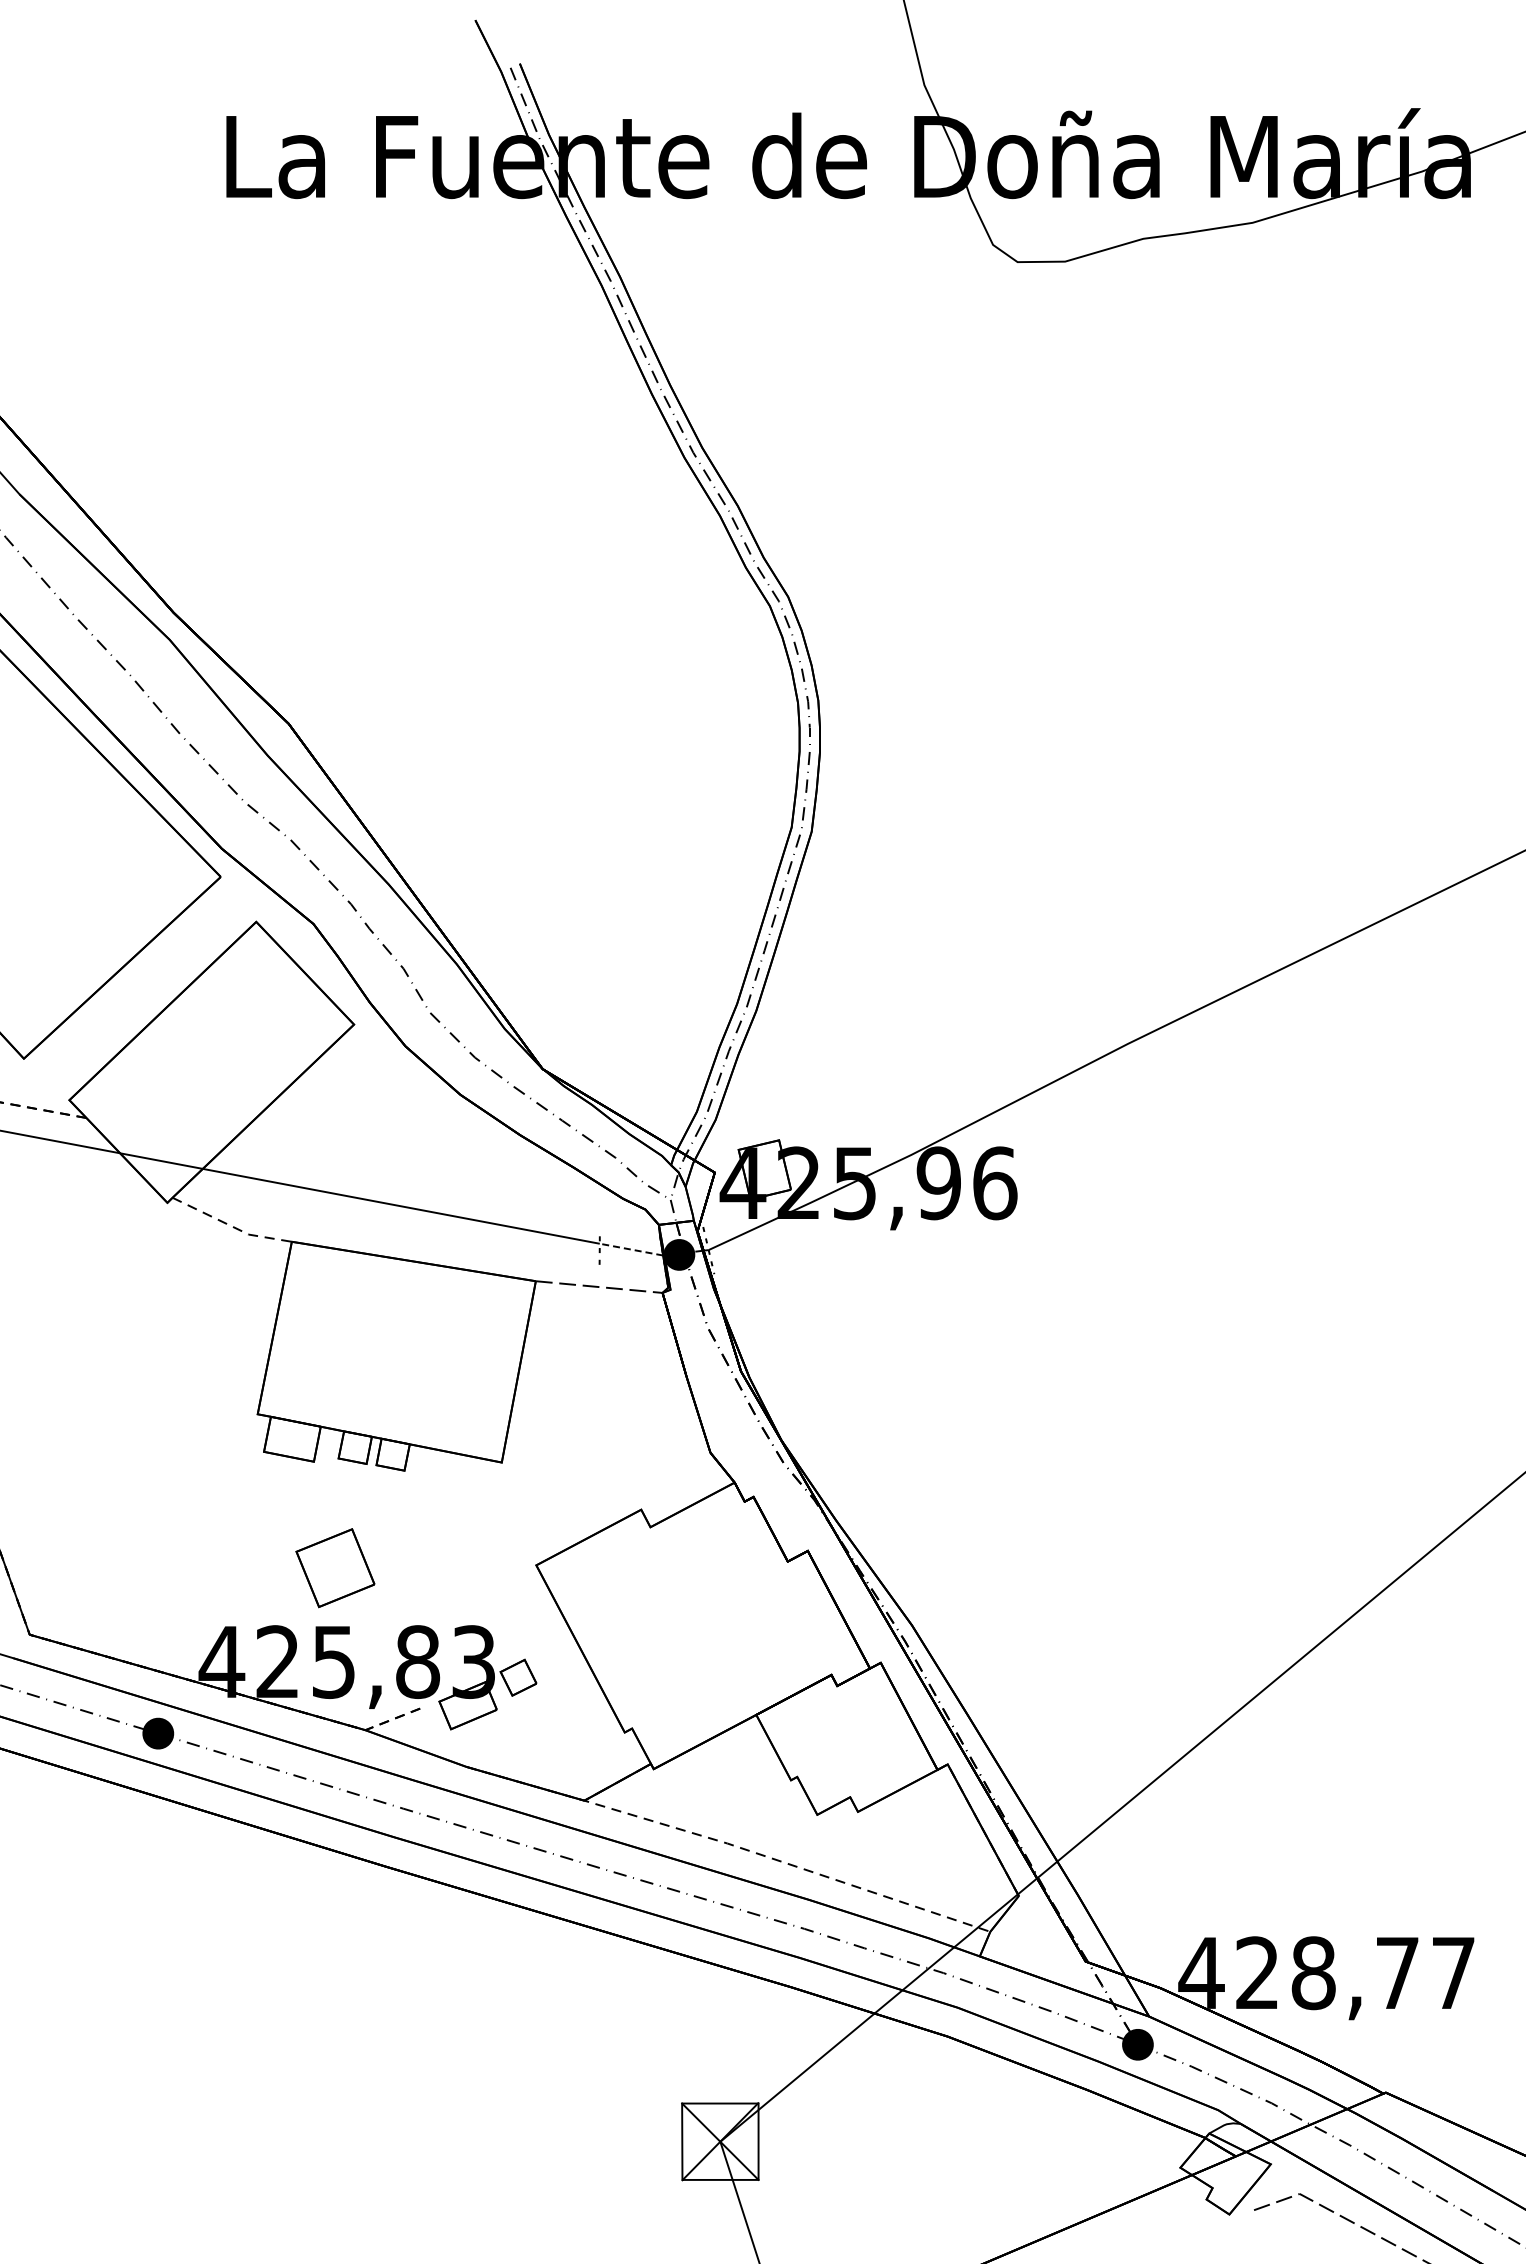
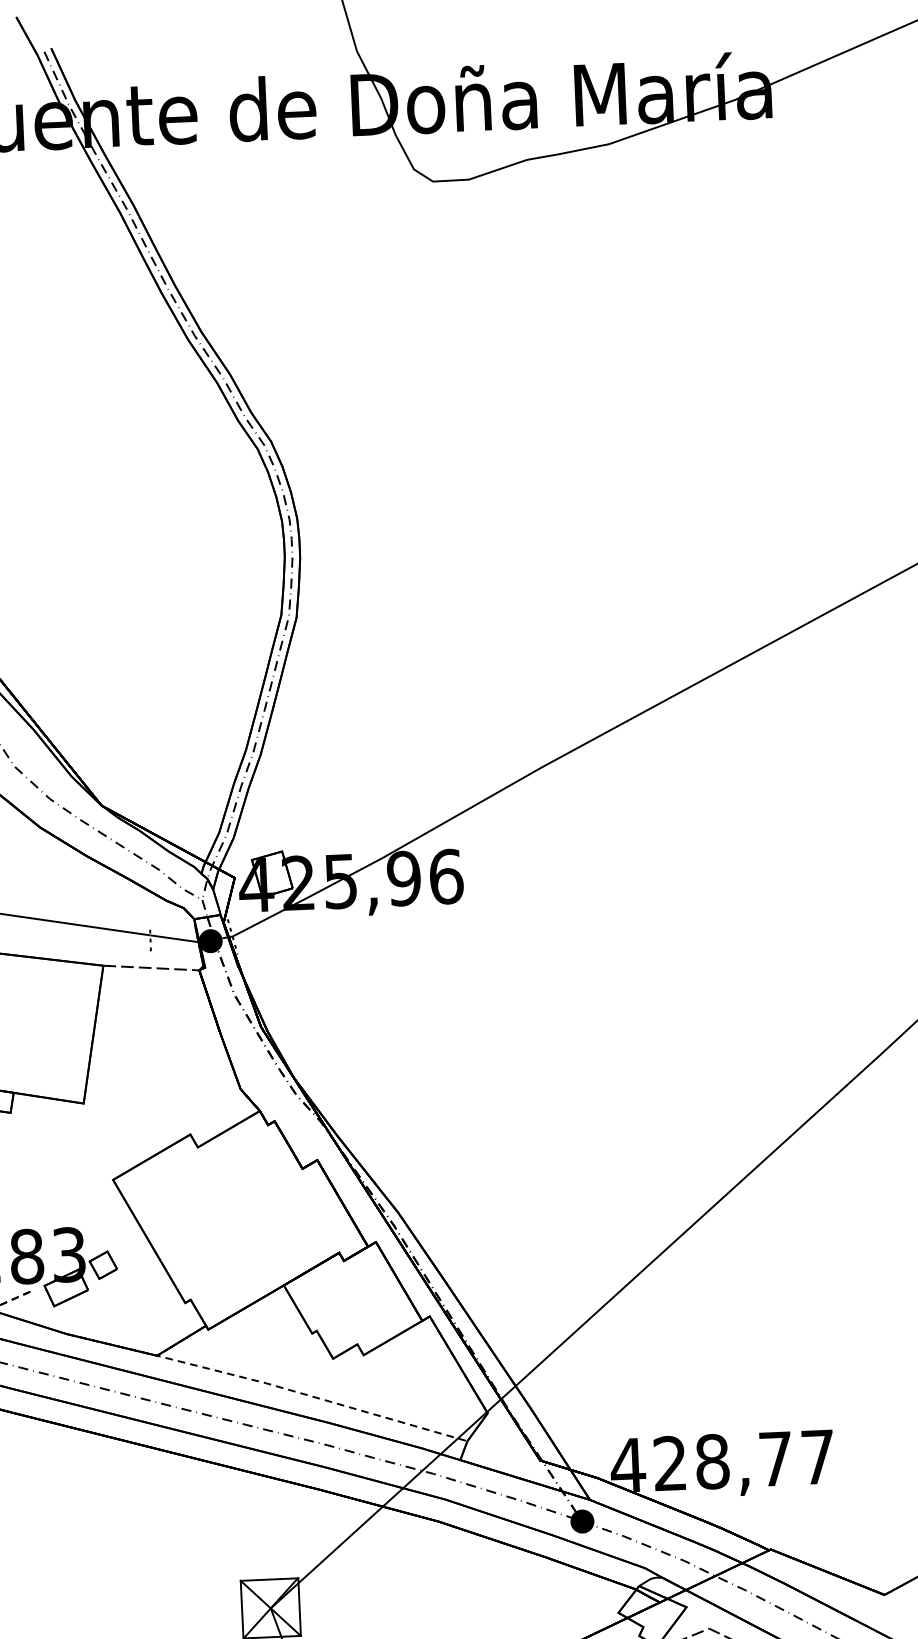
line: (631, 1249) -> (174, 938), dashed -> solid

